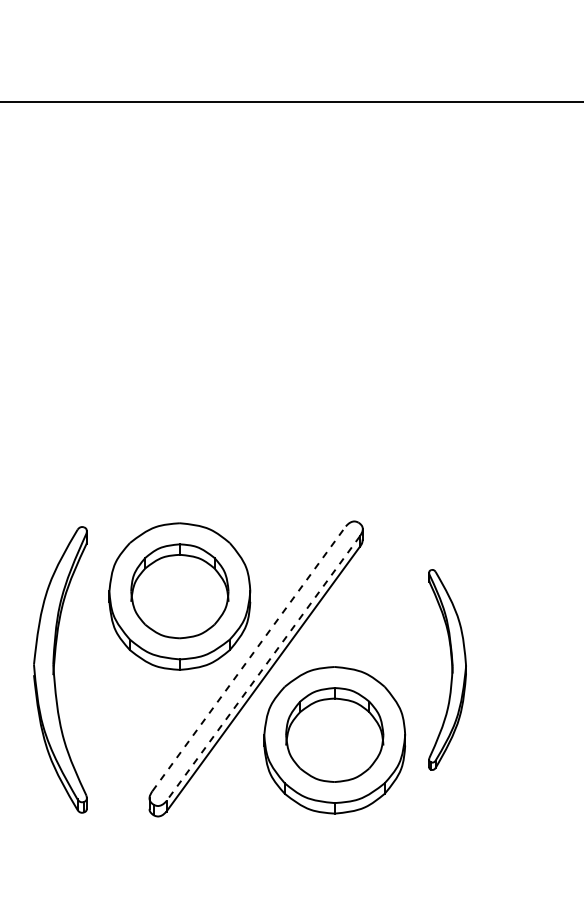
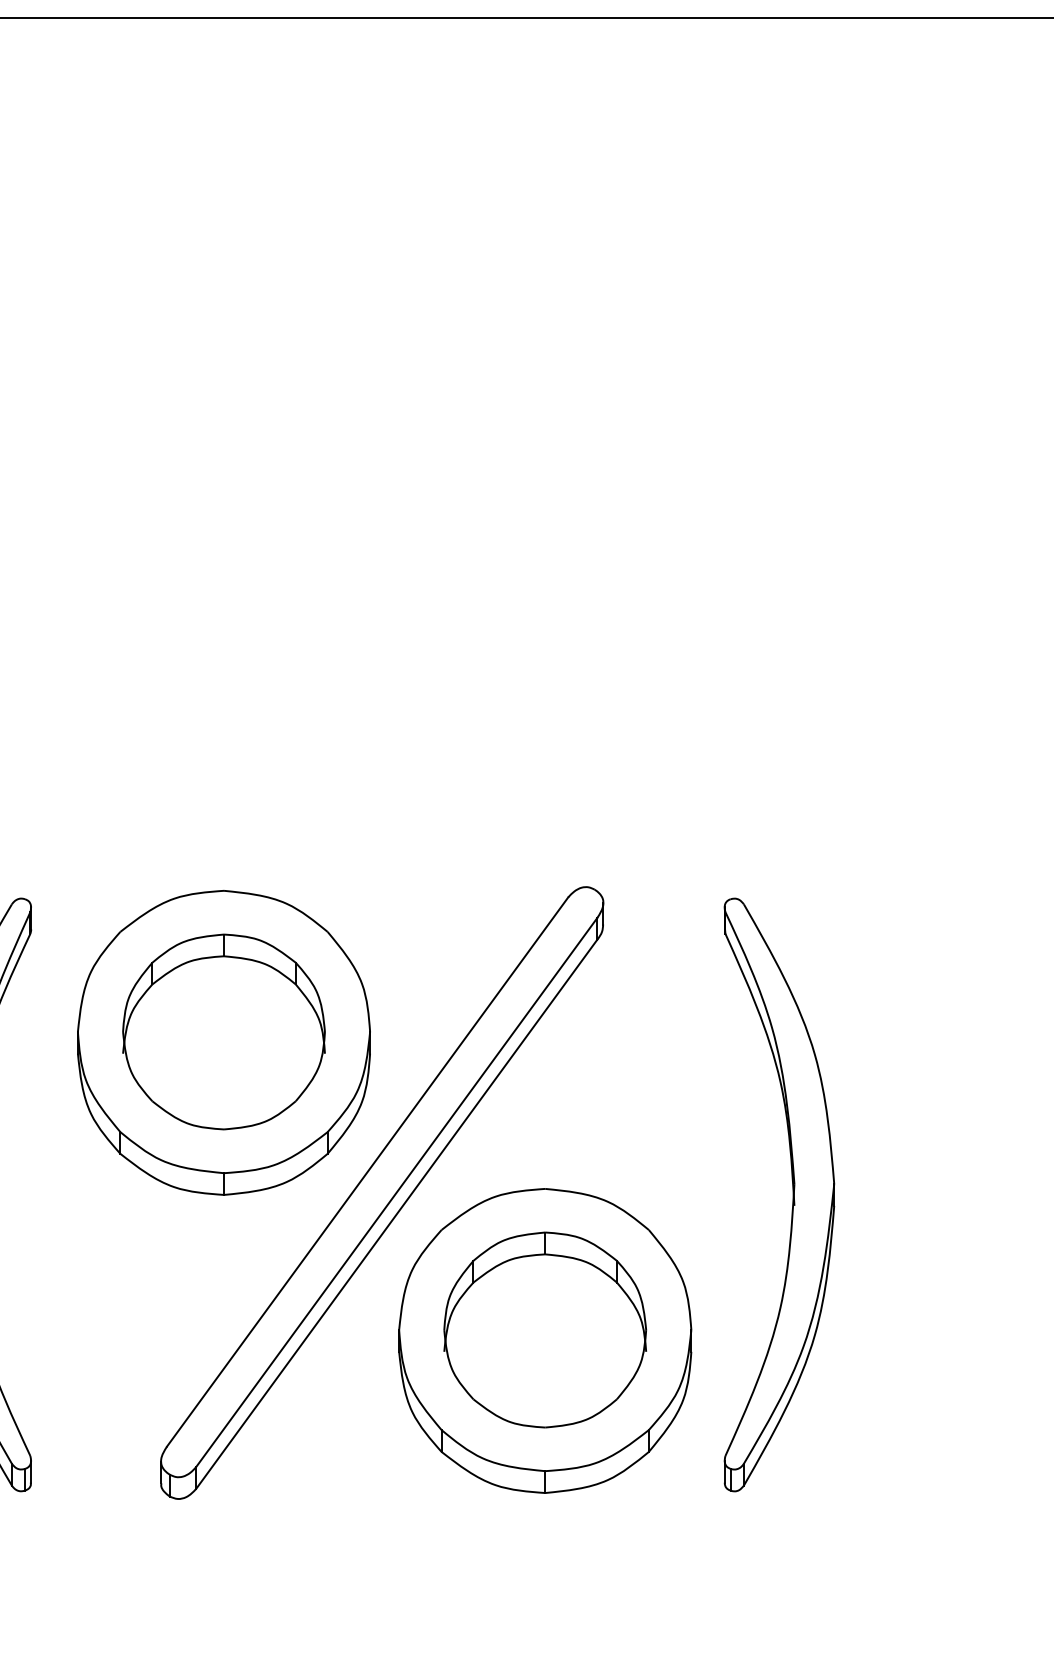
line: (249, 658) -> (368, 1171), dashed -> solid
line: (263, 668) -> (397, 1192), dashed -> solid
part: (447, 669) -> (779, 1194), size x1.43

